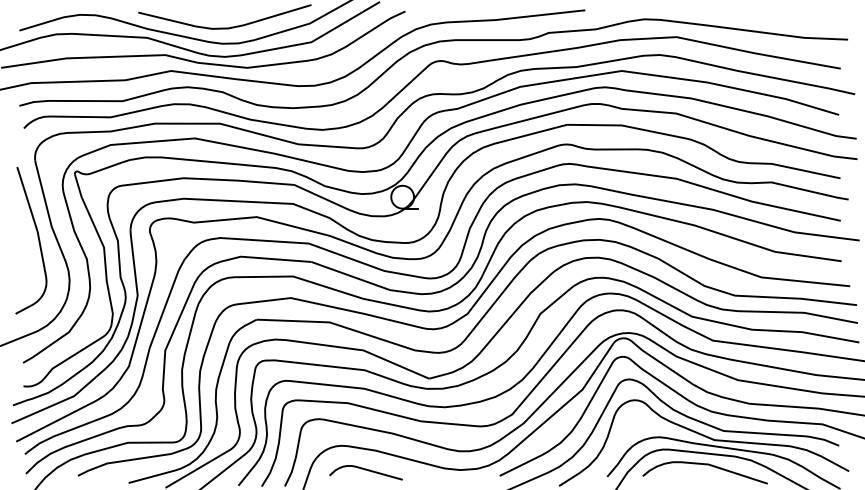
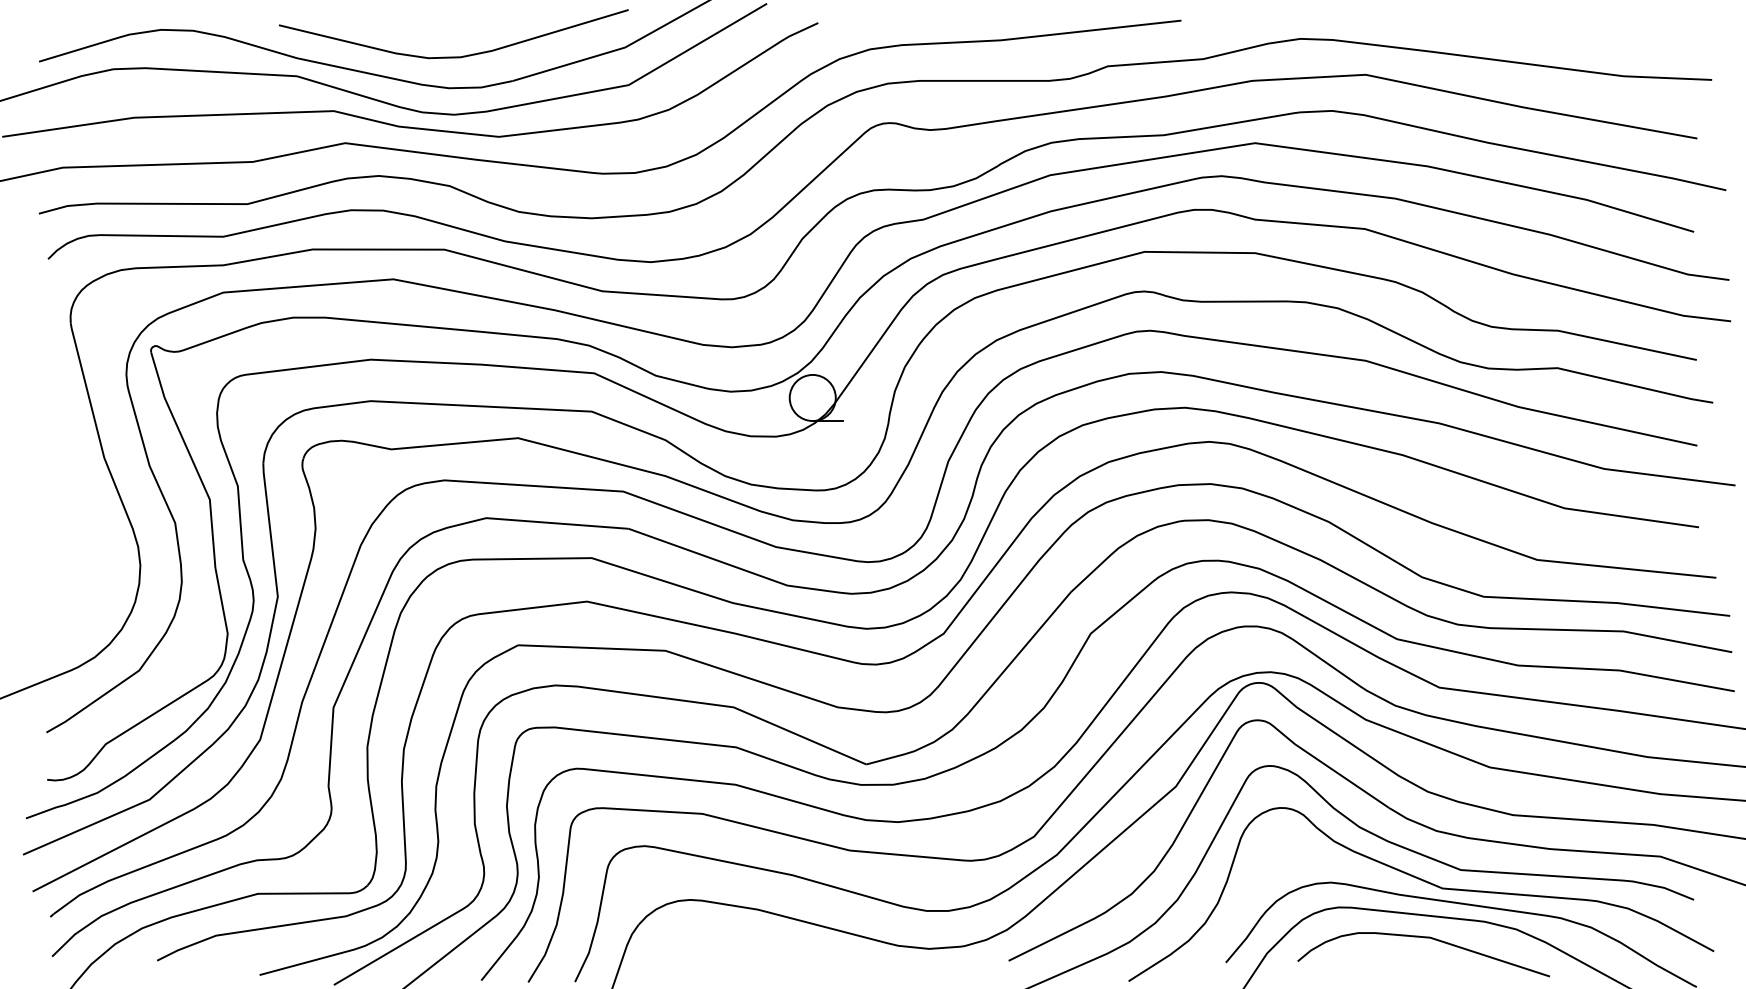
curve: (37, 237) -> (75, 479), removed
curve: (365, 470) -> (737, 949), removed

